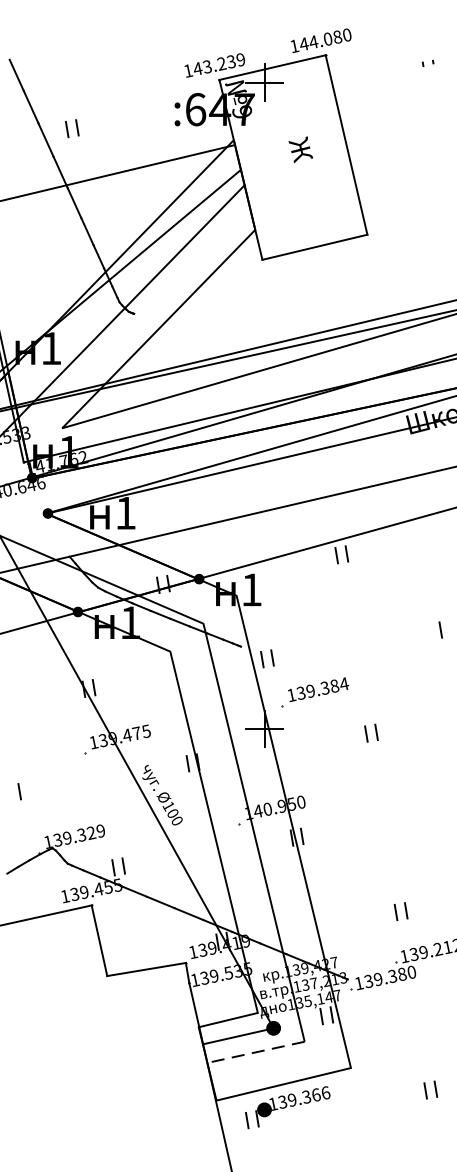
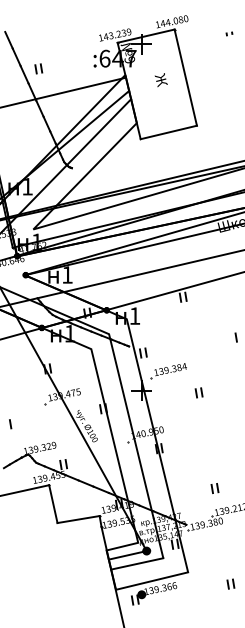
line: (256, 1051) -> (137, 563), dashed -> solid

